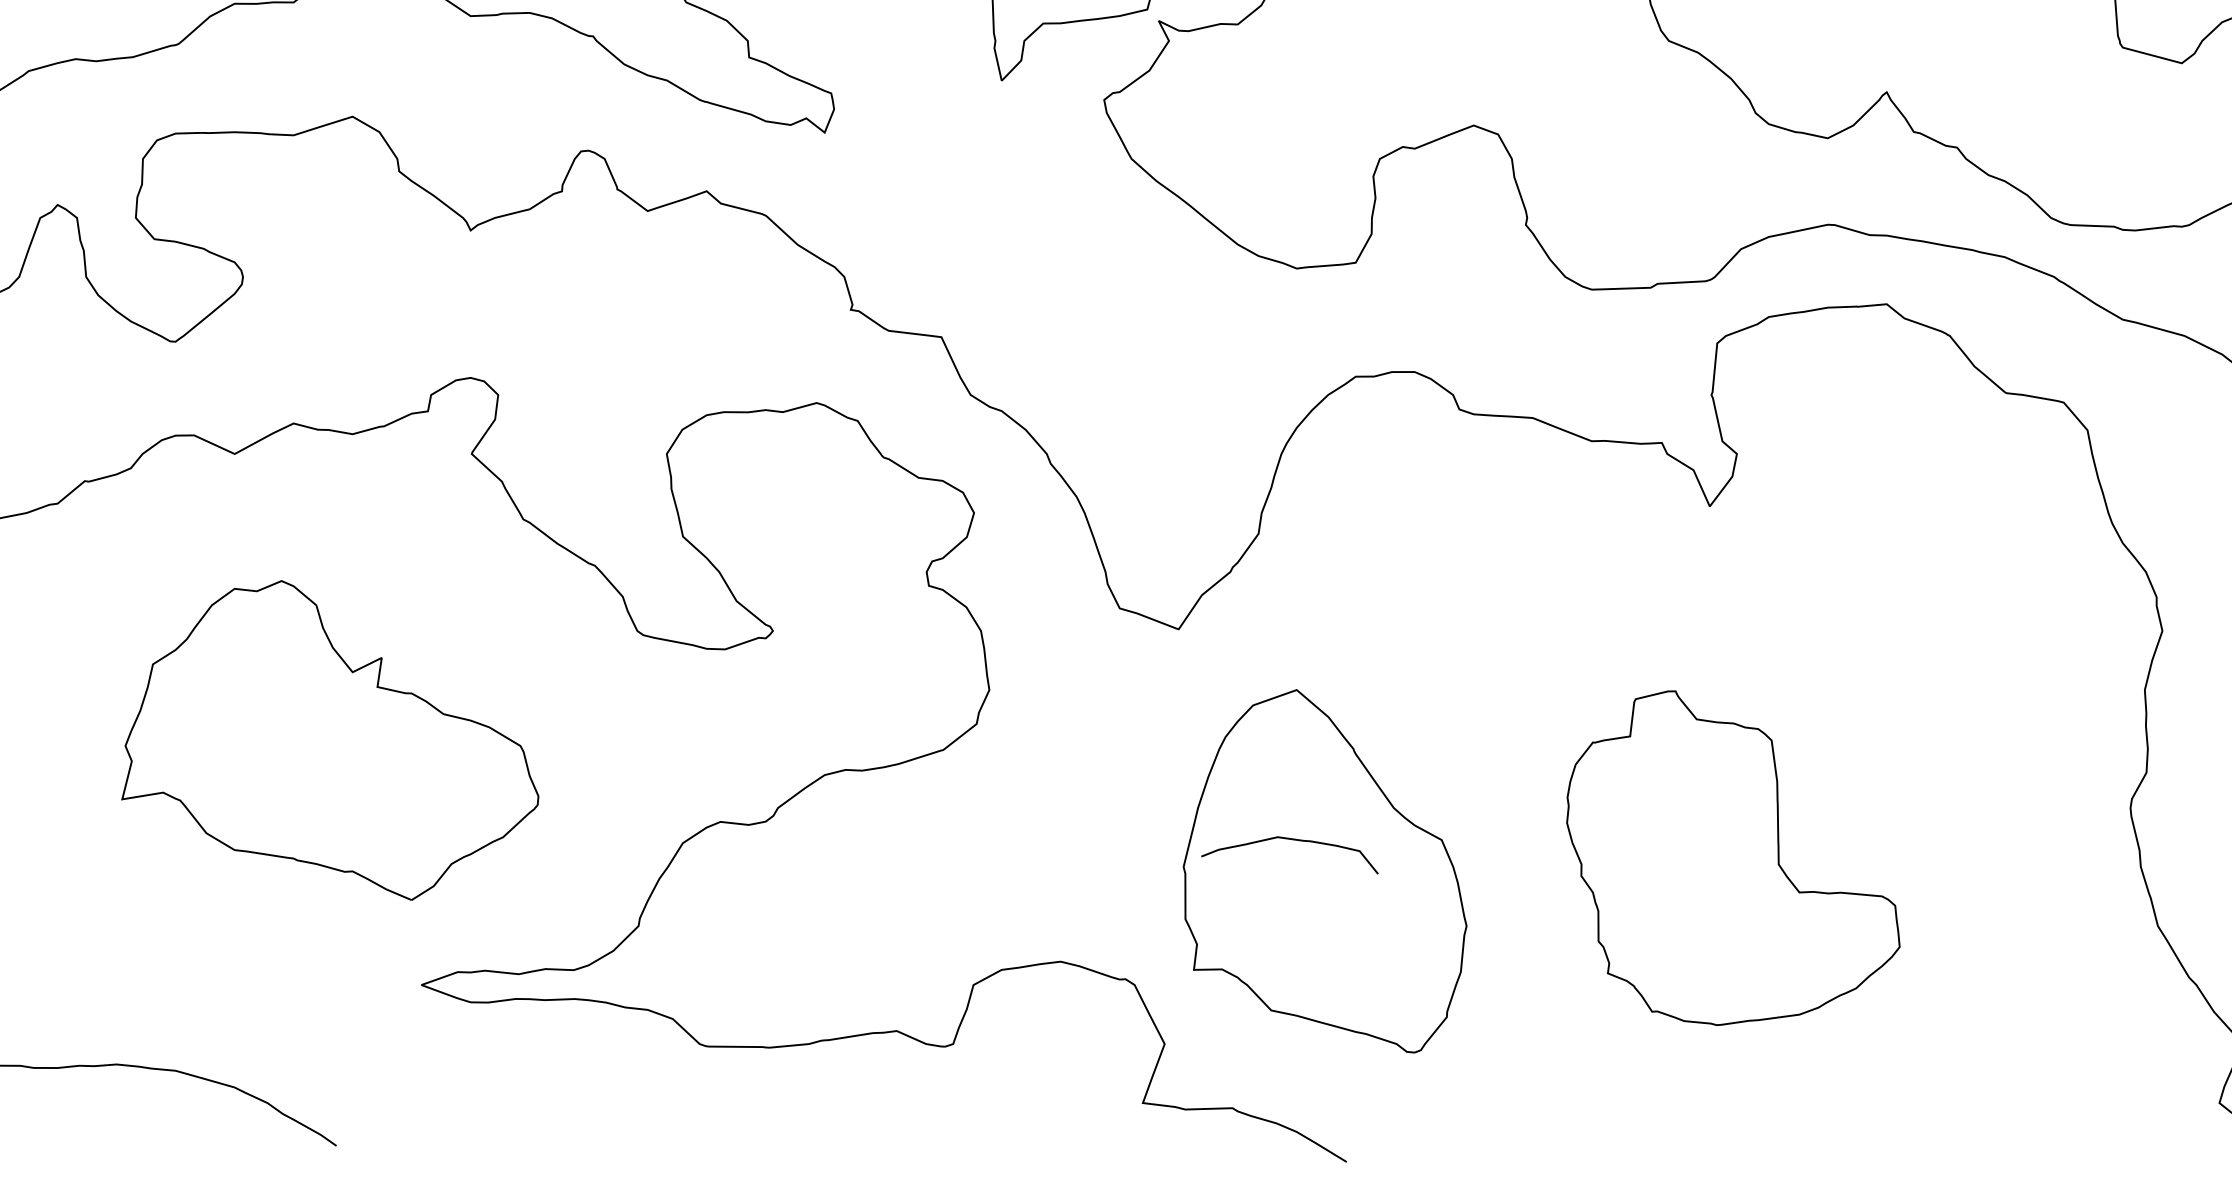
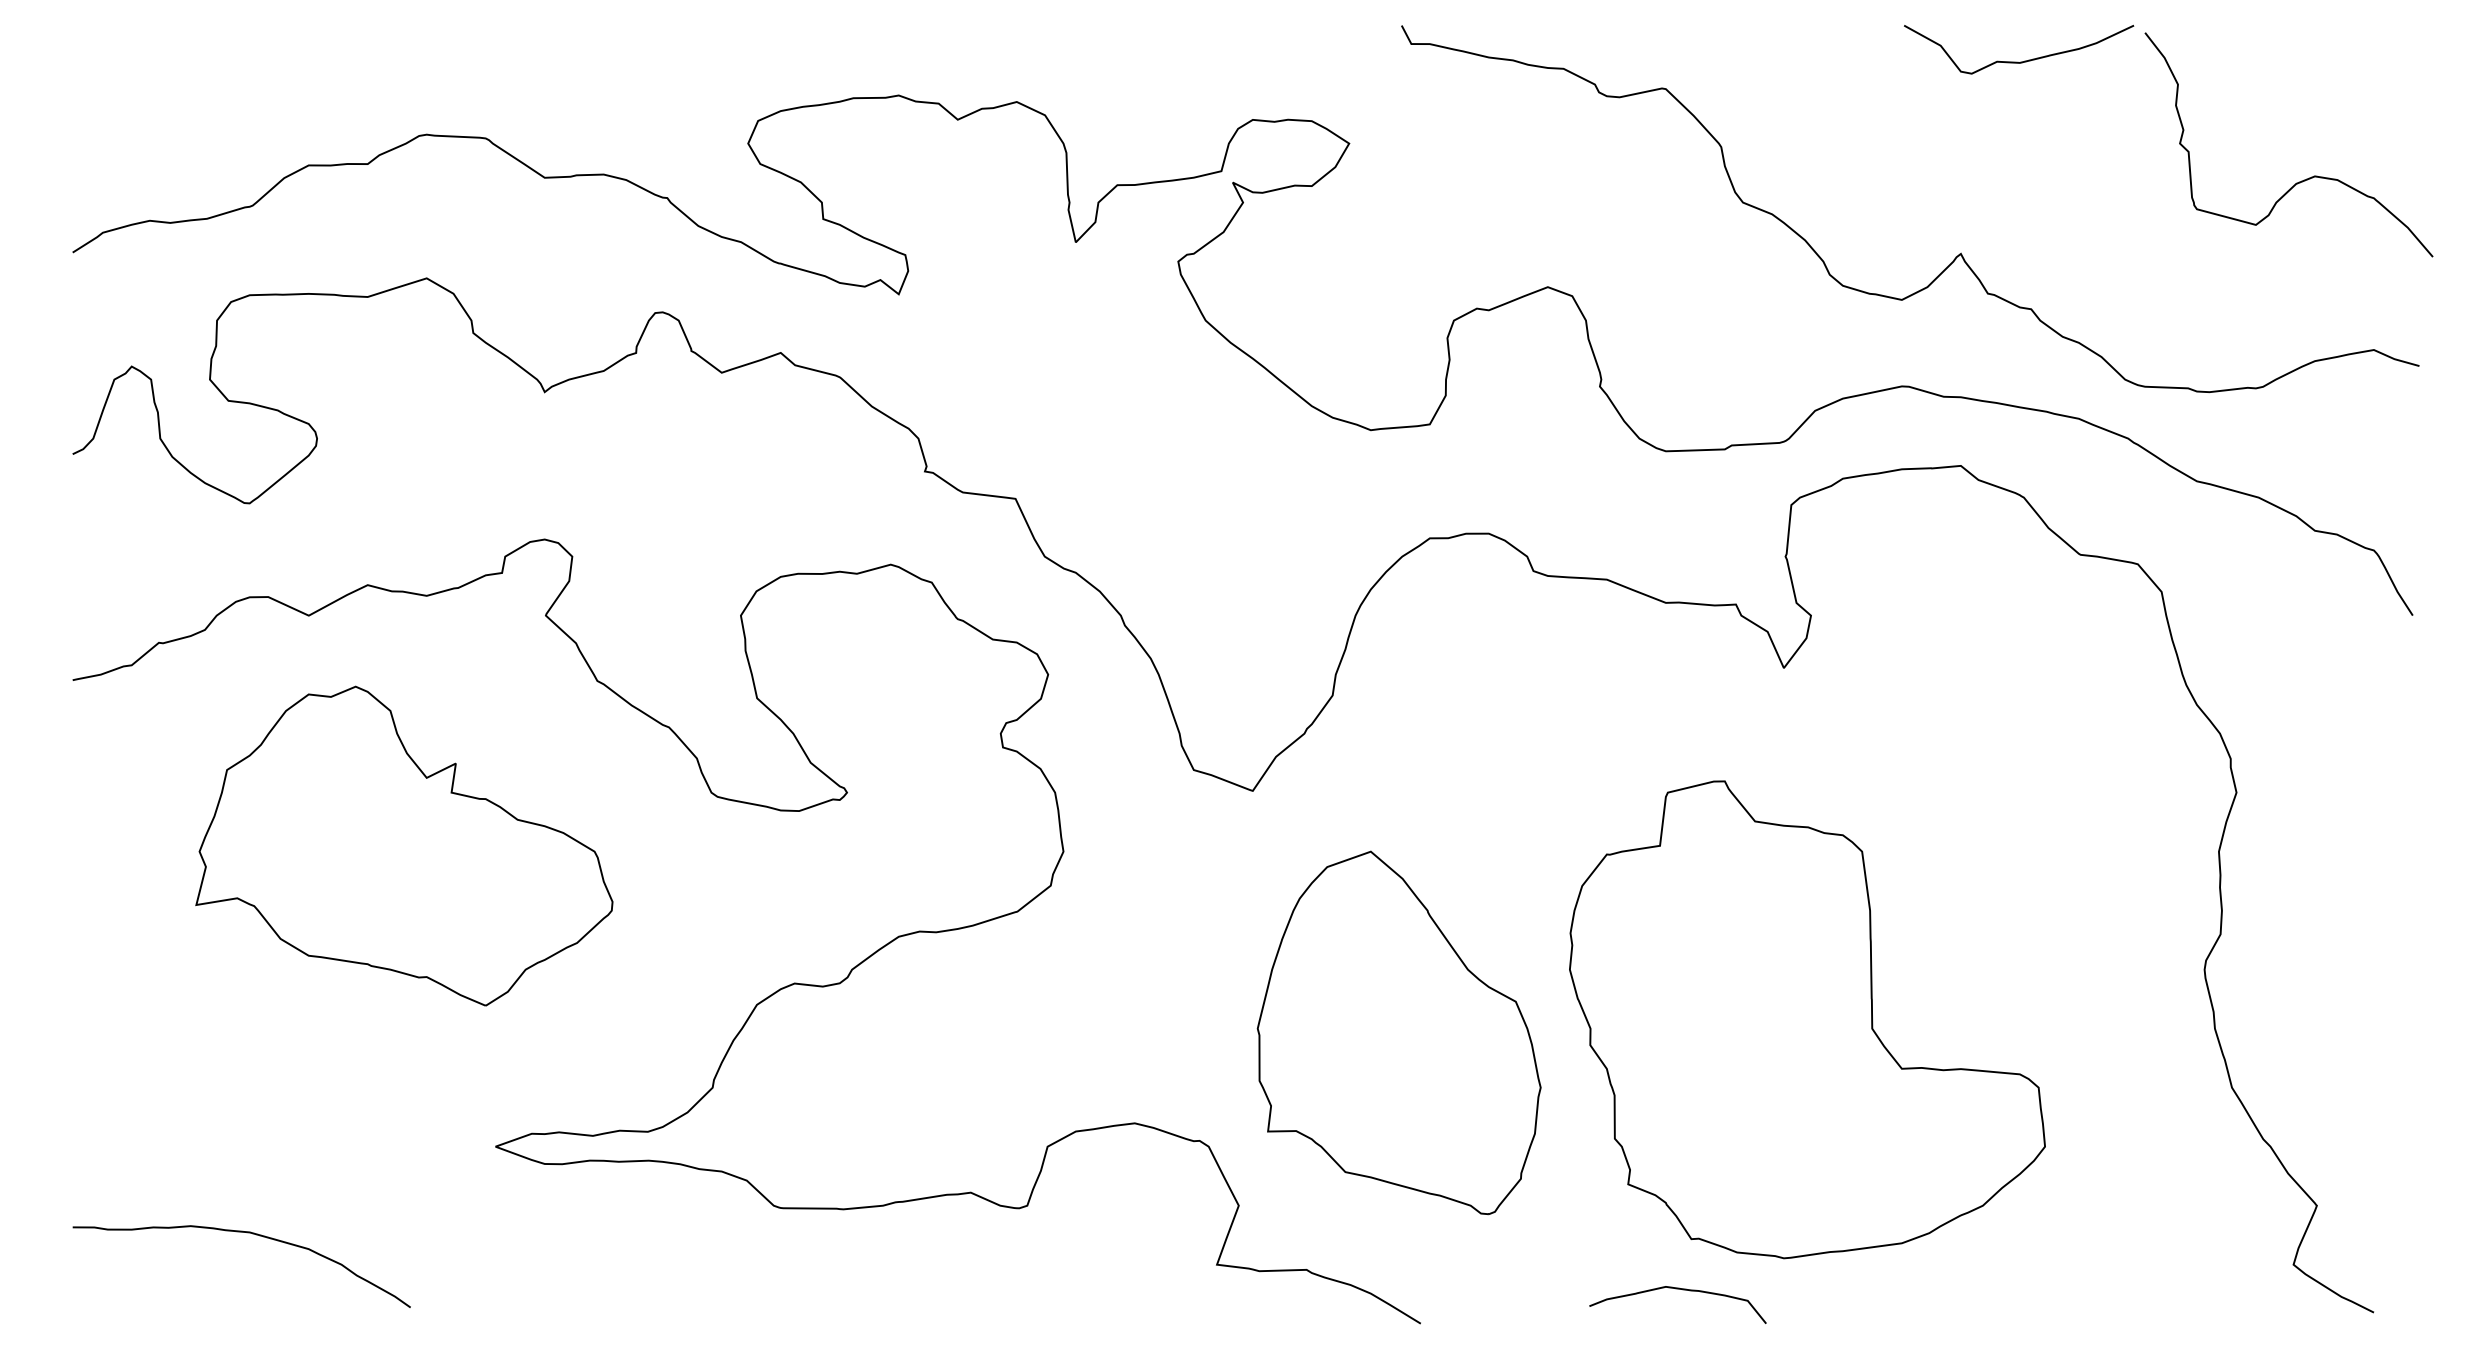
part: (330, 739) -> (404, 845), moved
curve: (1294, 840) -> (1682, 1290), moved
part: (1733, 857) -> (1807, 1019), size x1.43

